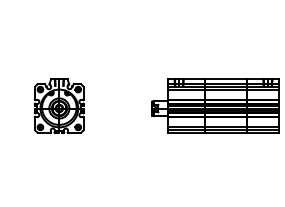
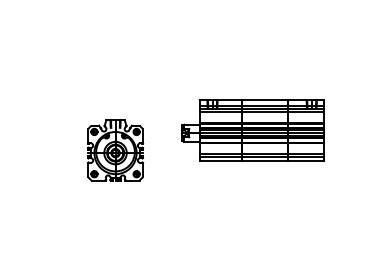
part: (59, 106) -> (115, 150), moved

